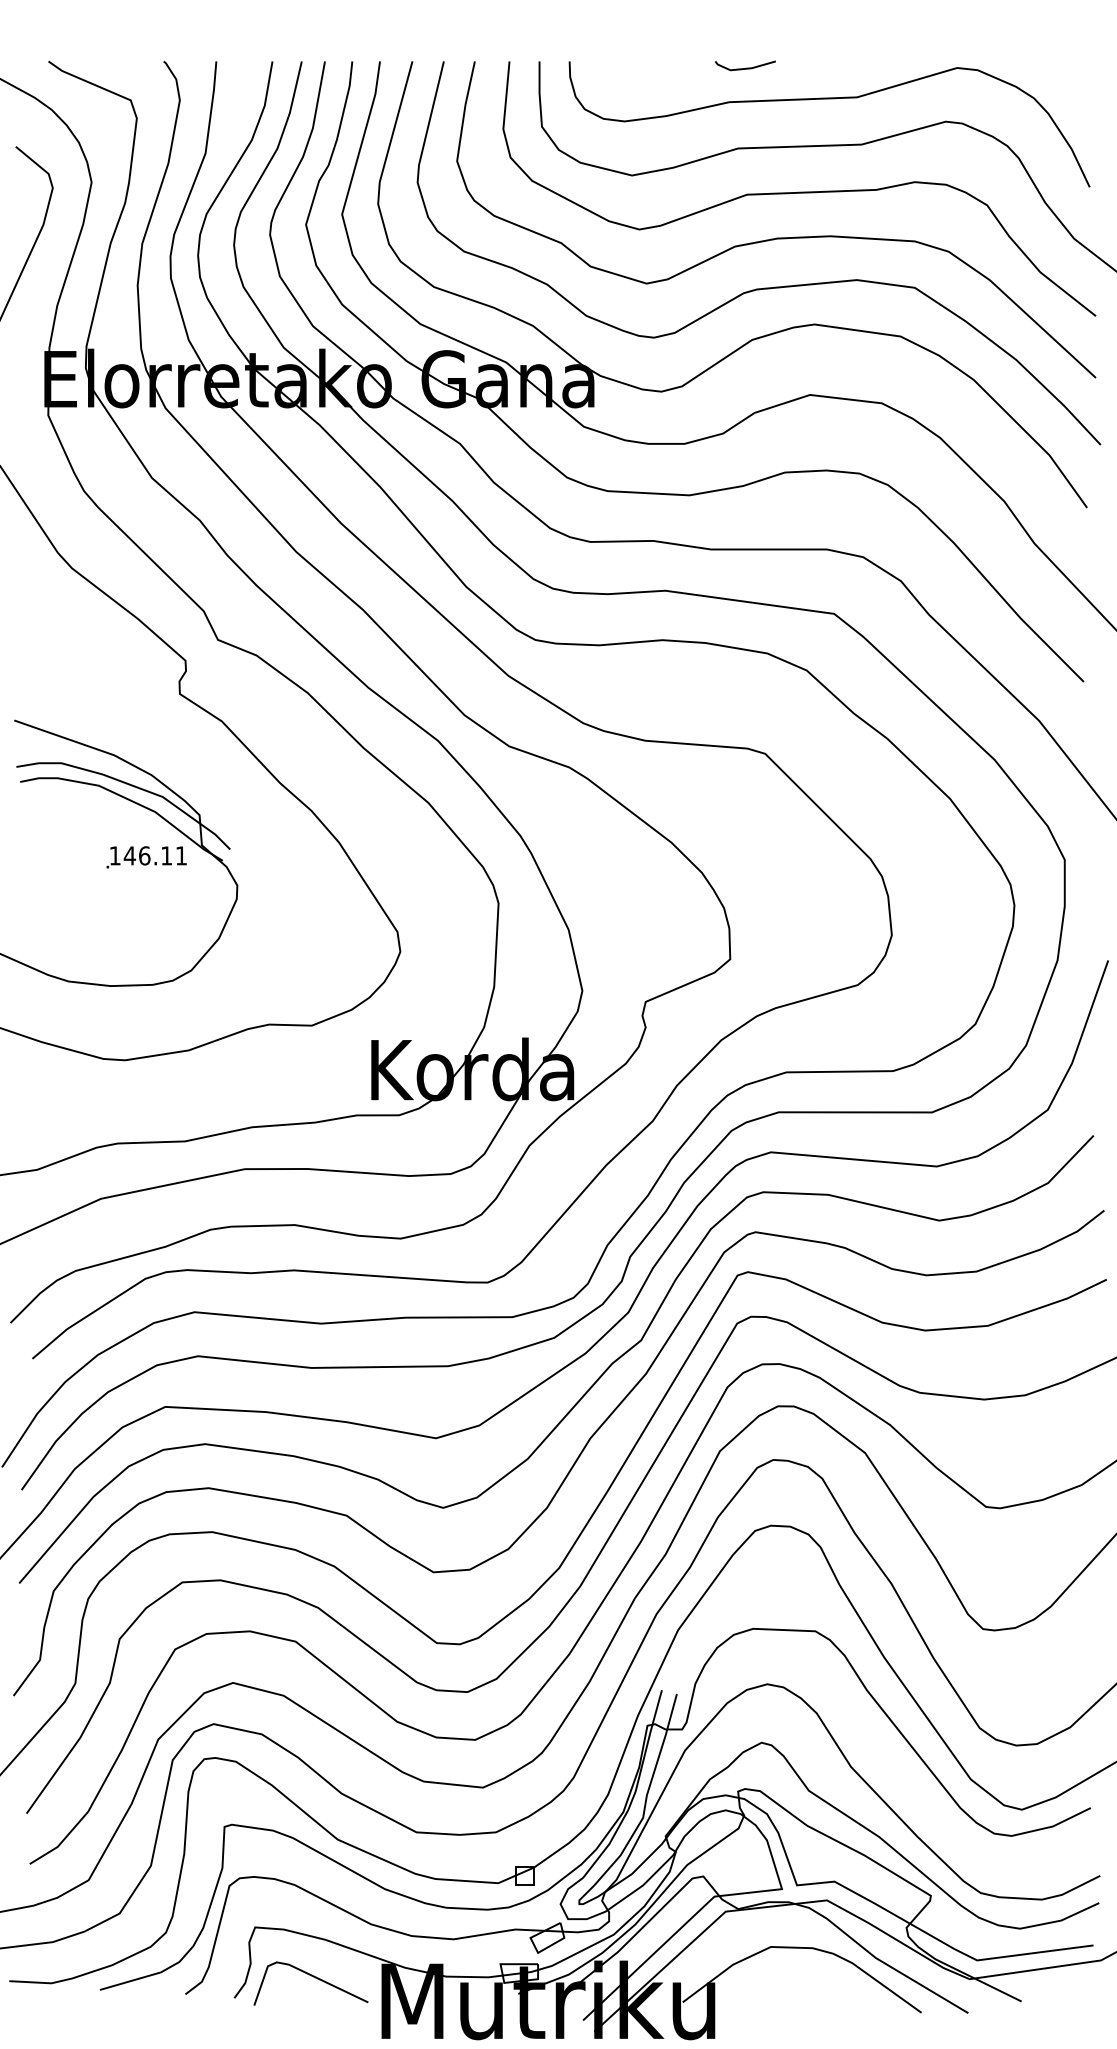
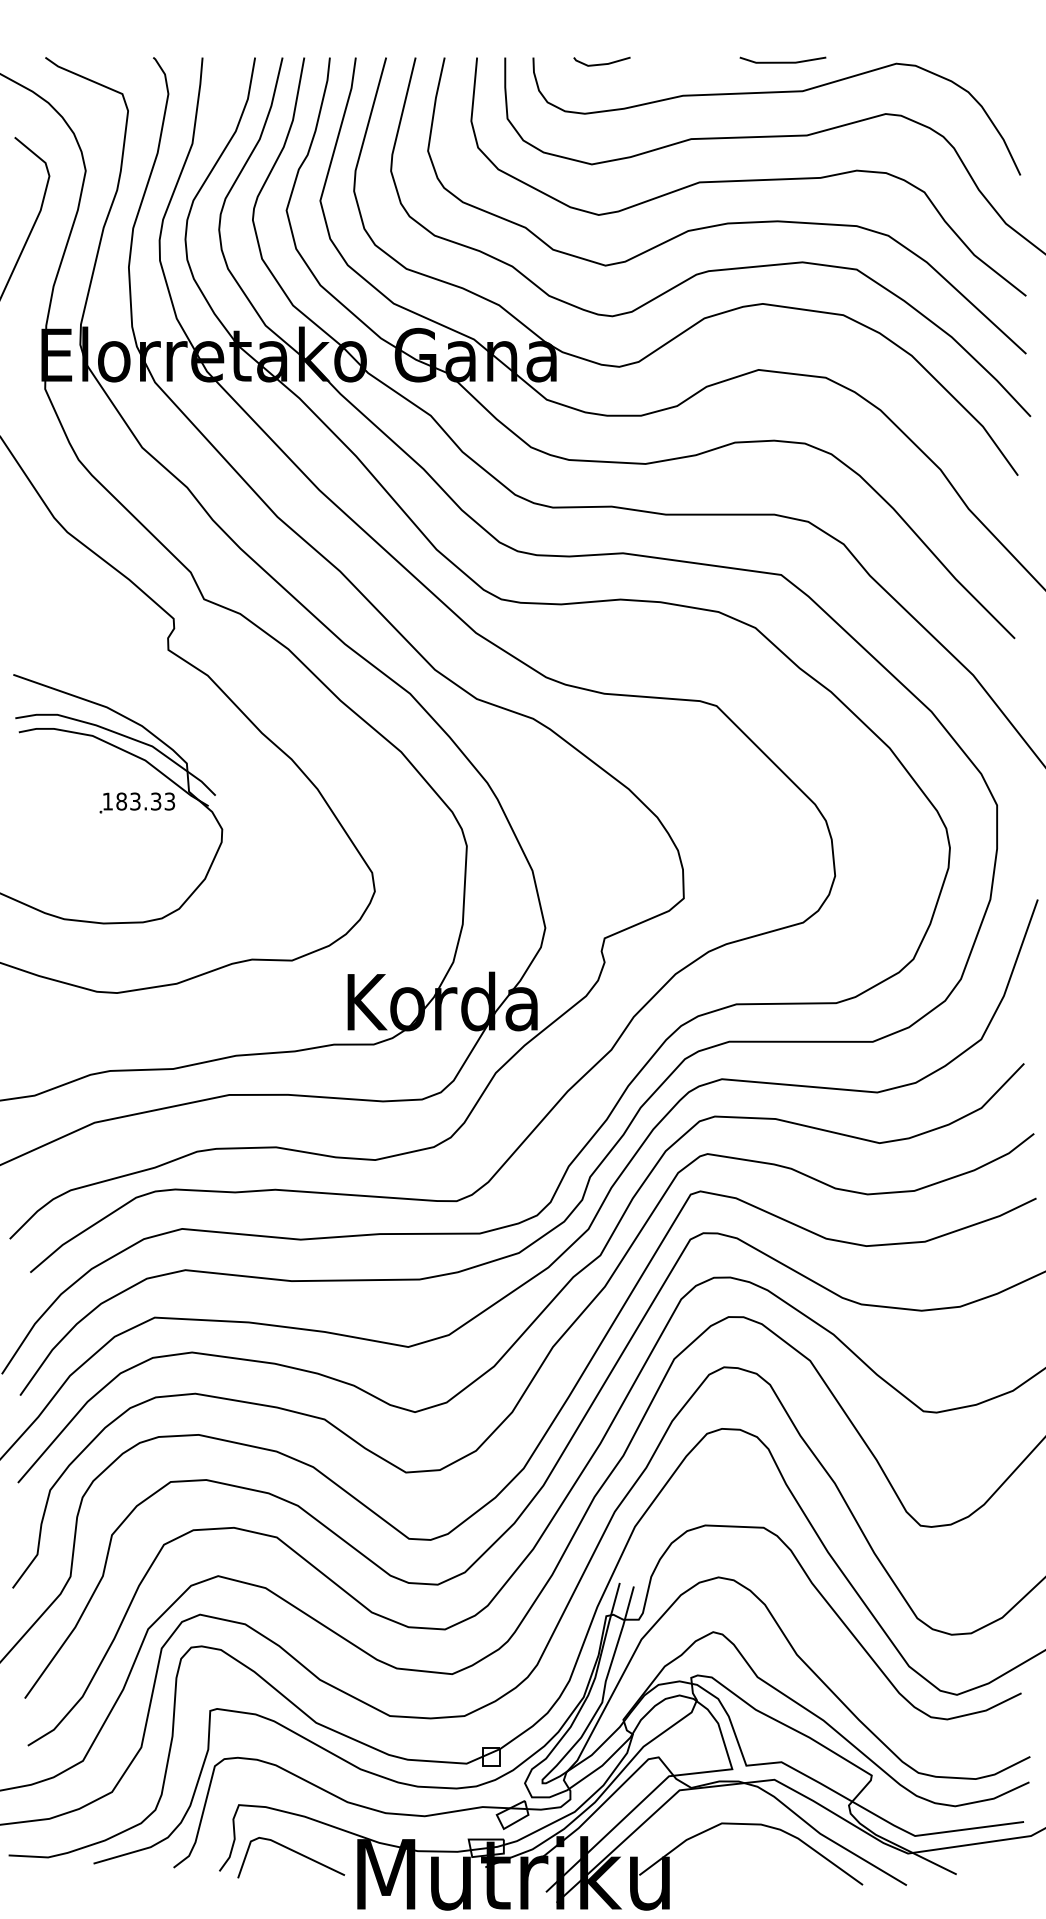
line: (835, 65) -> (782, 61), added
line: (744, 67) -> (601, 63), moved
text: (155, 855) -> (145, 801), 146.11 -> 183.33

